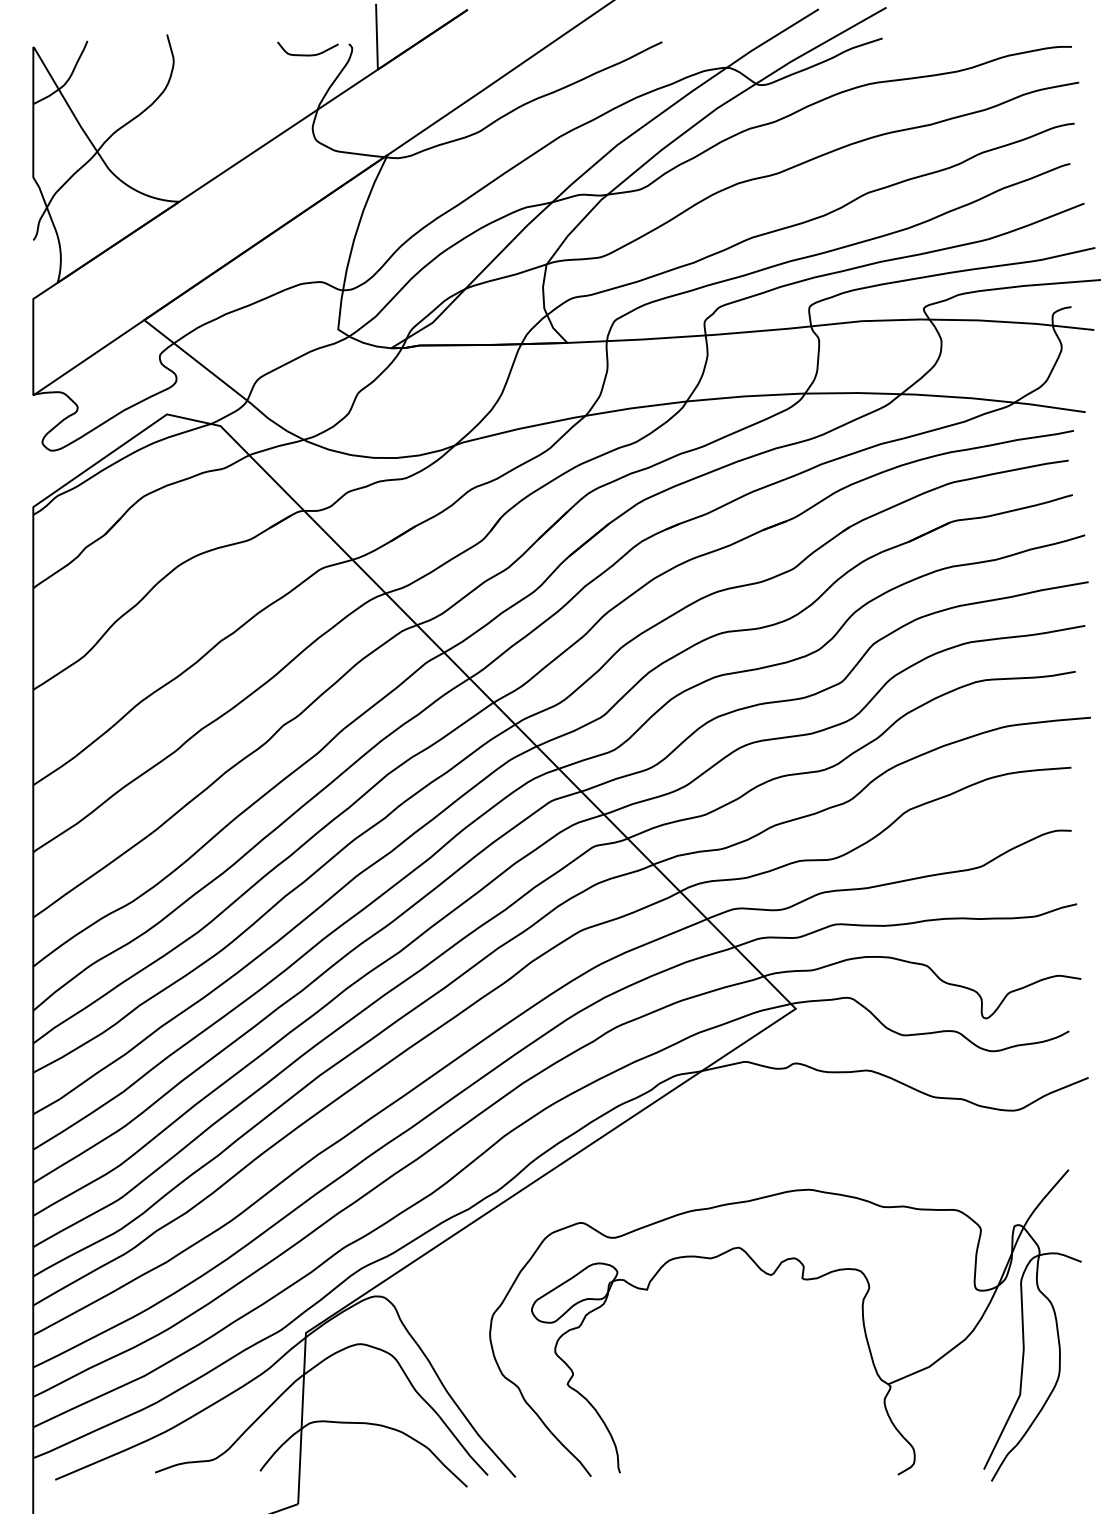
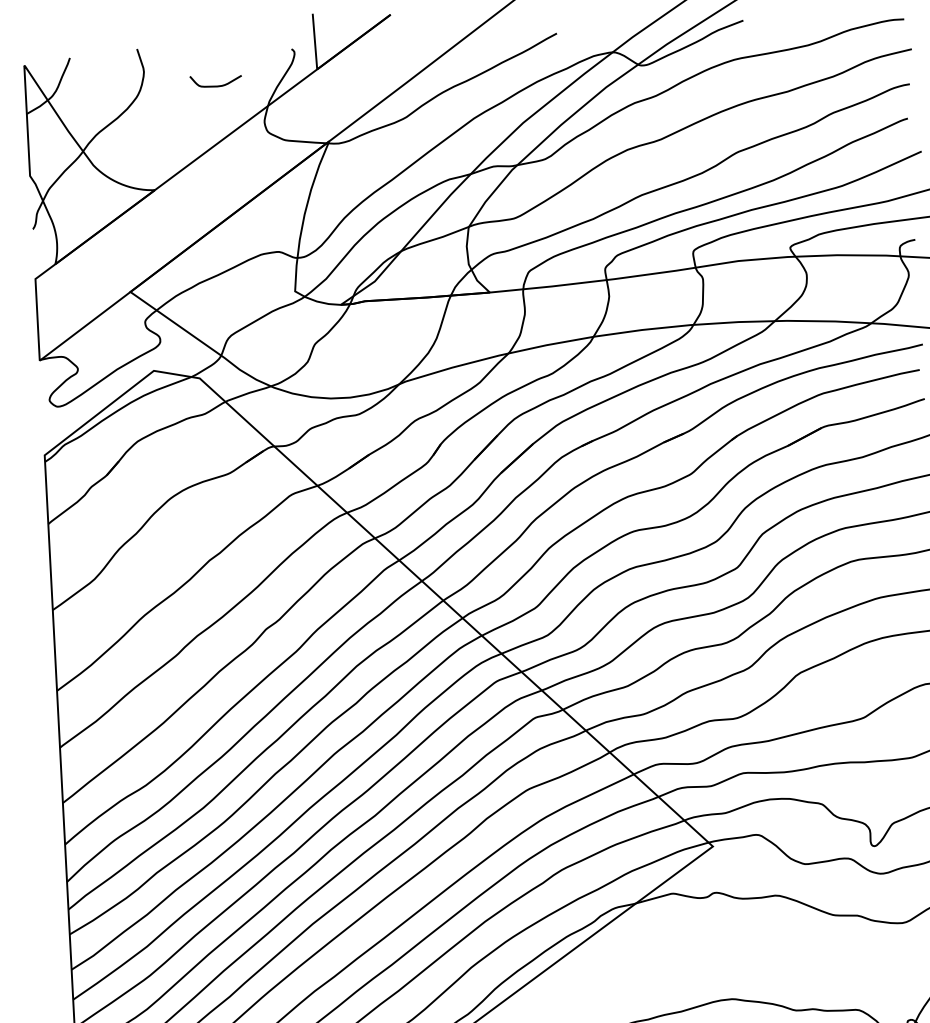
curve: (307, 54) -> (215, 85), moved

